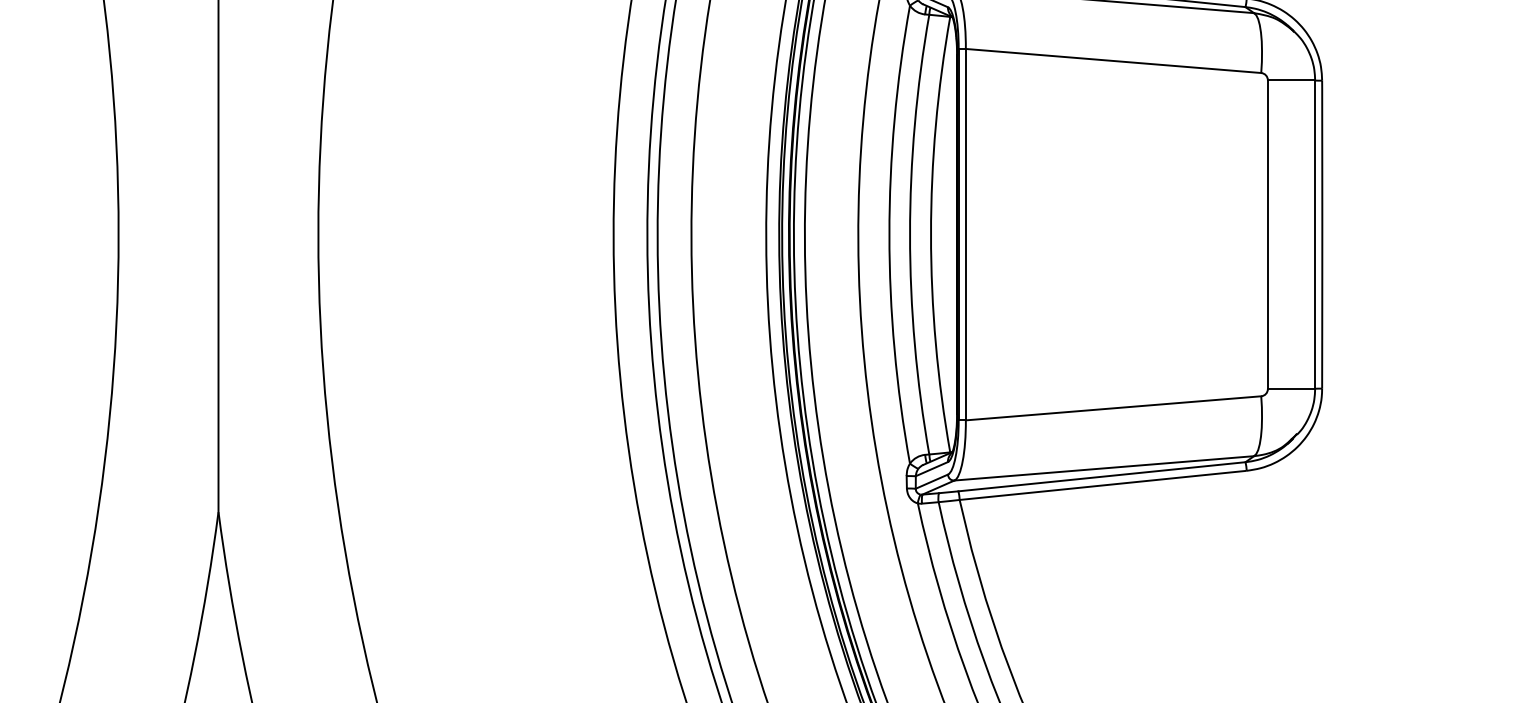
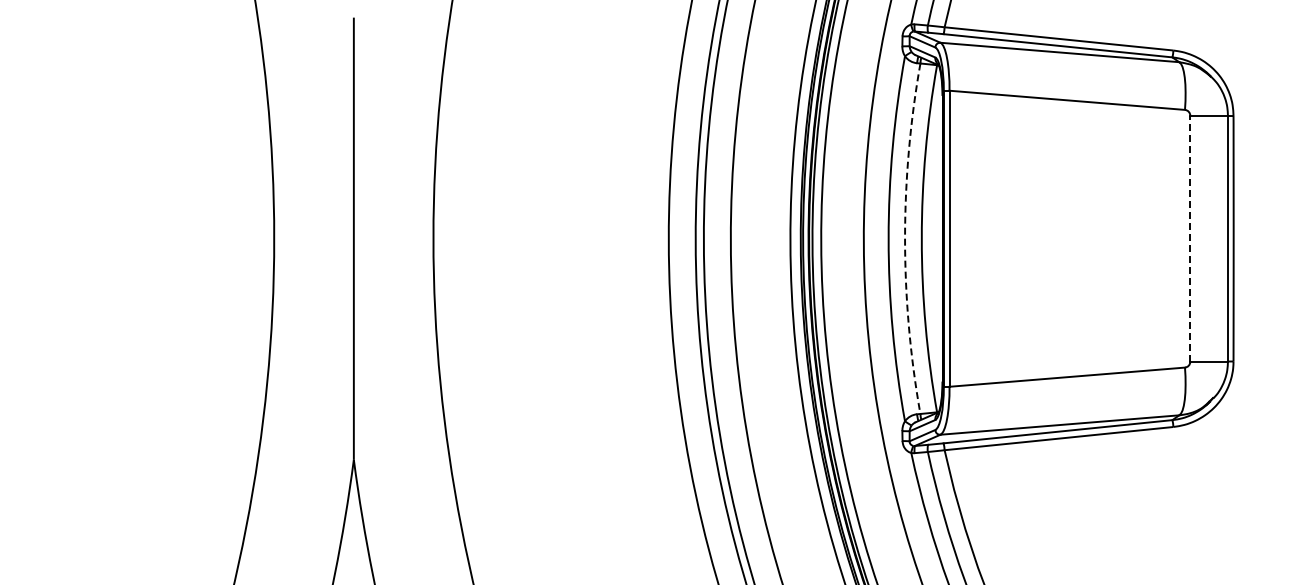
arc: (910, 234) -> (905, 238), solid -> dashed
line: (1268, 234) -> (1190, 238), solid -> dashed

